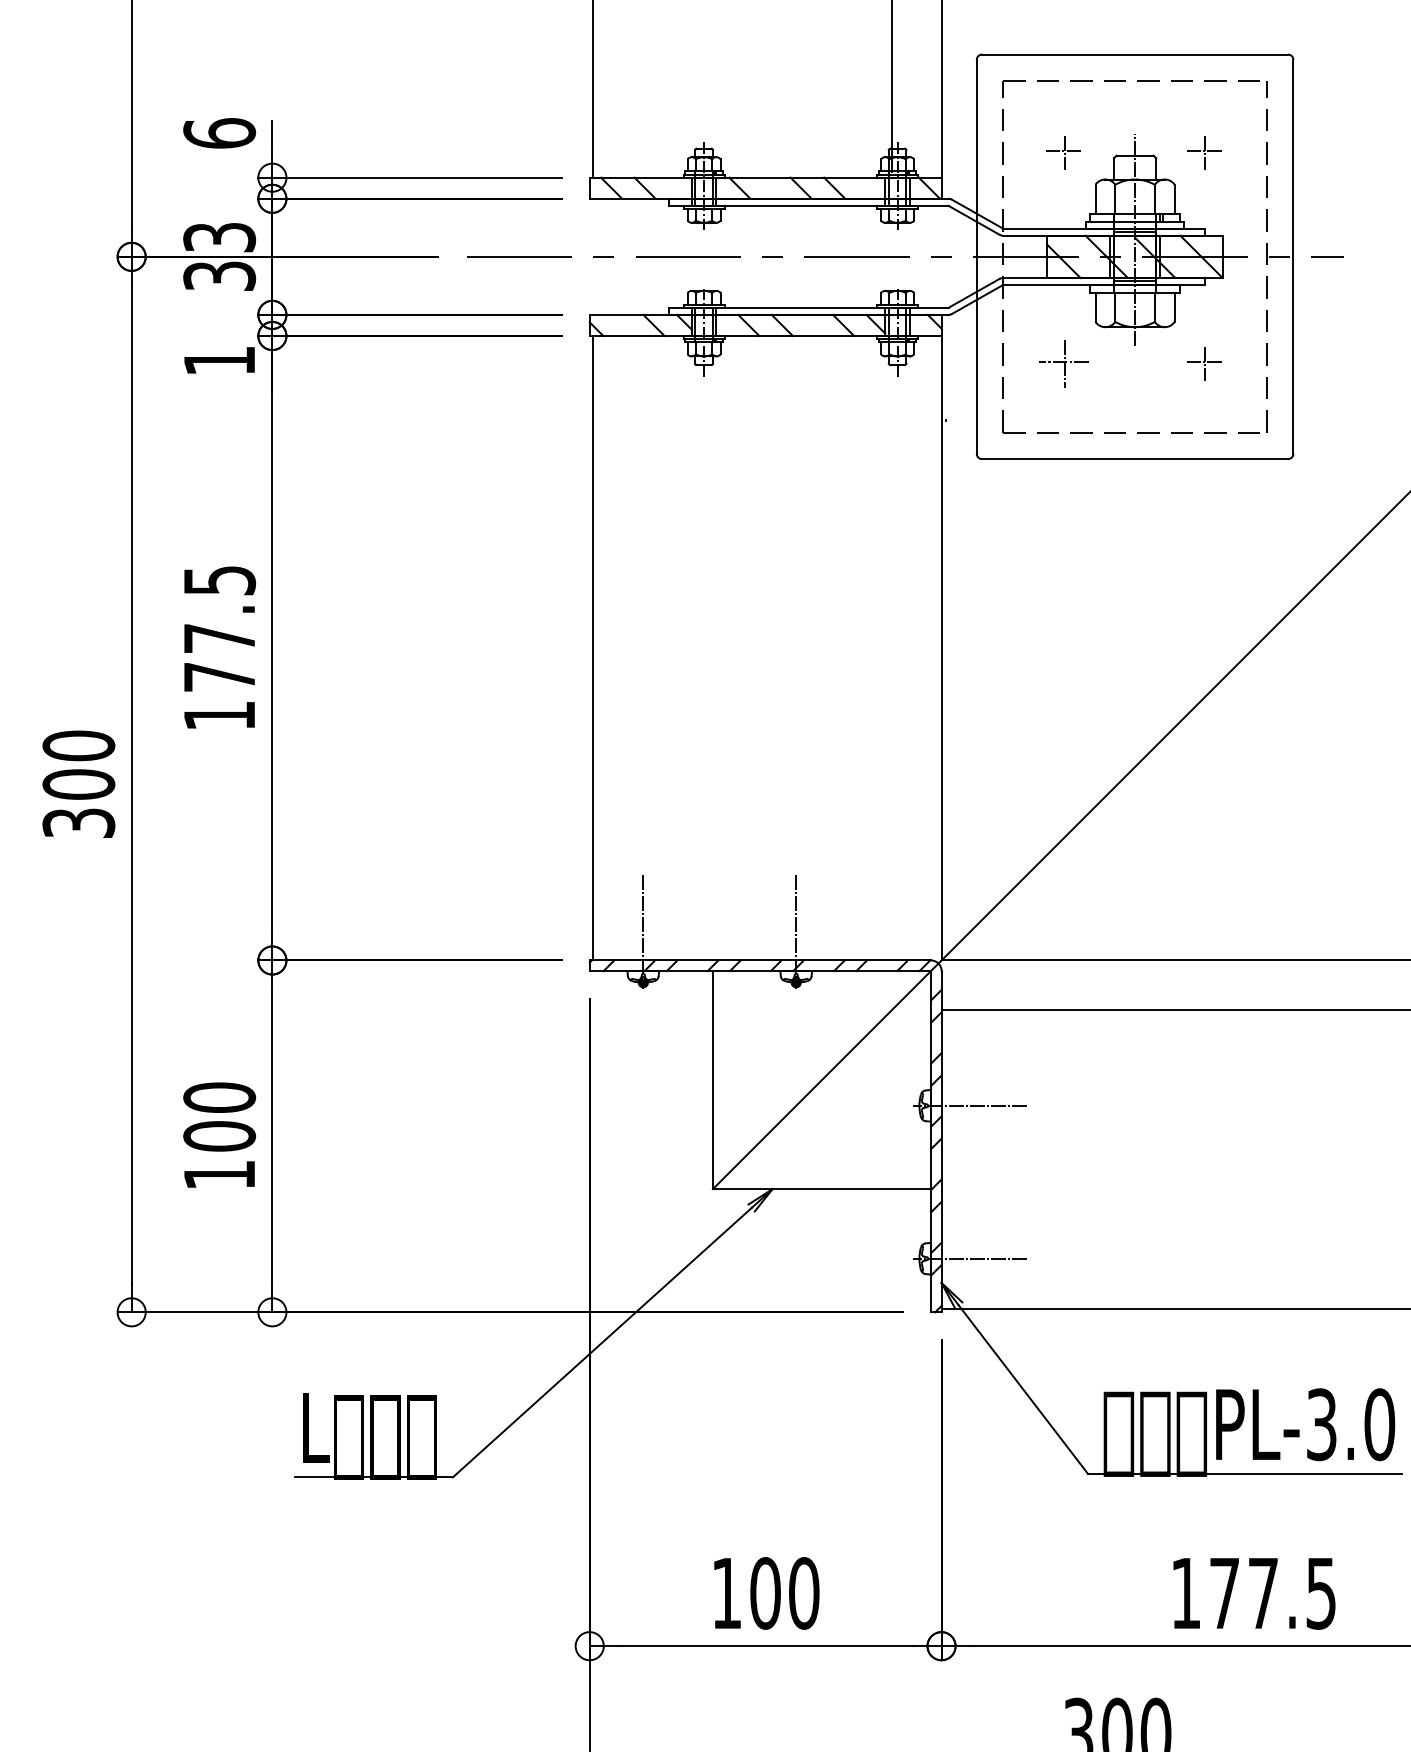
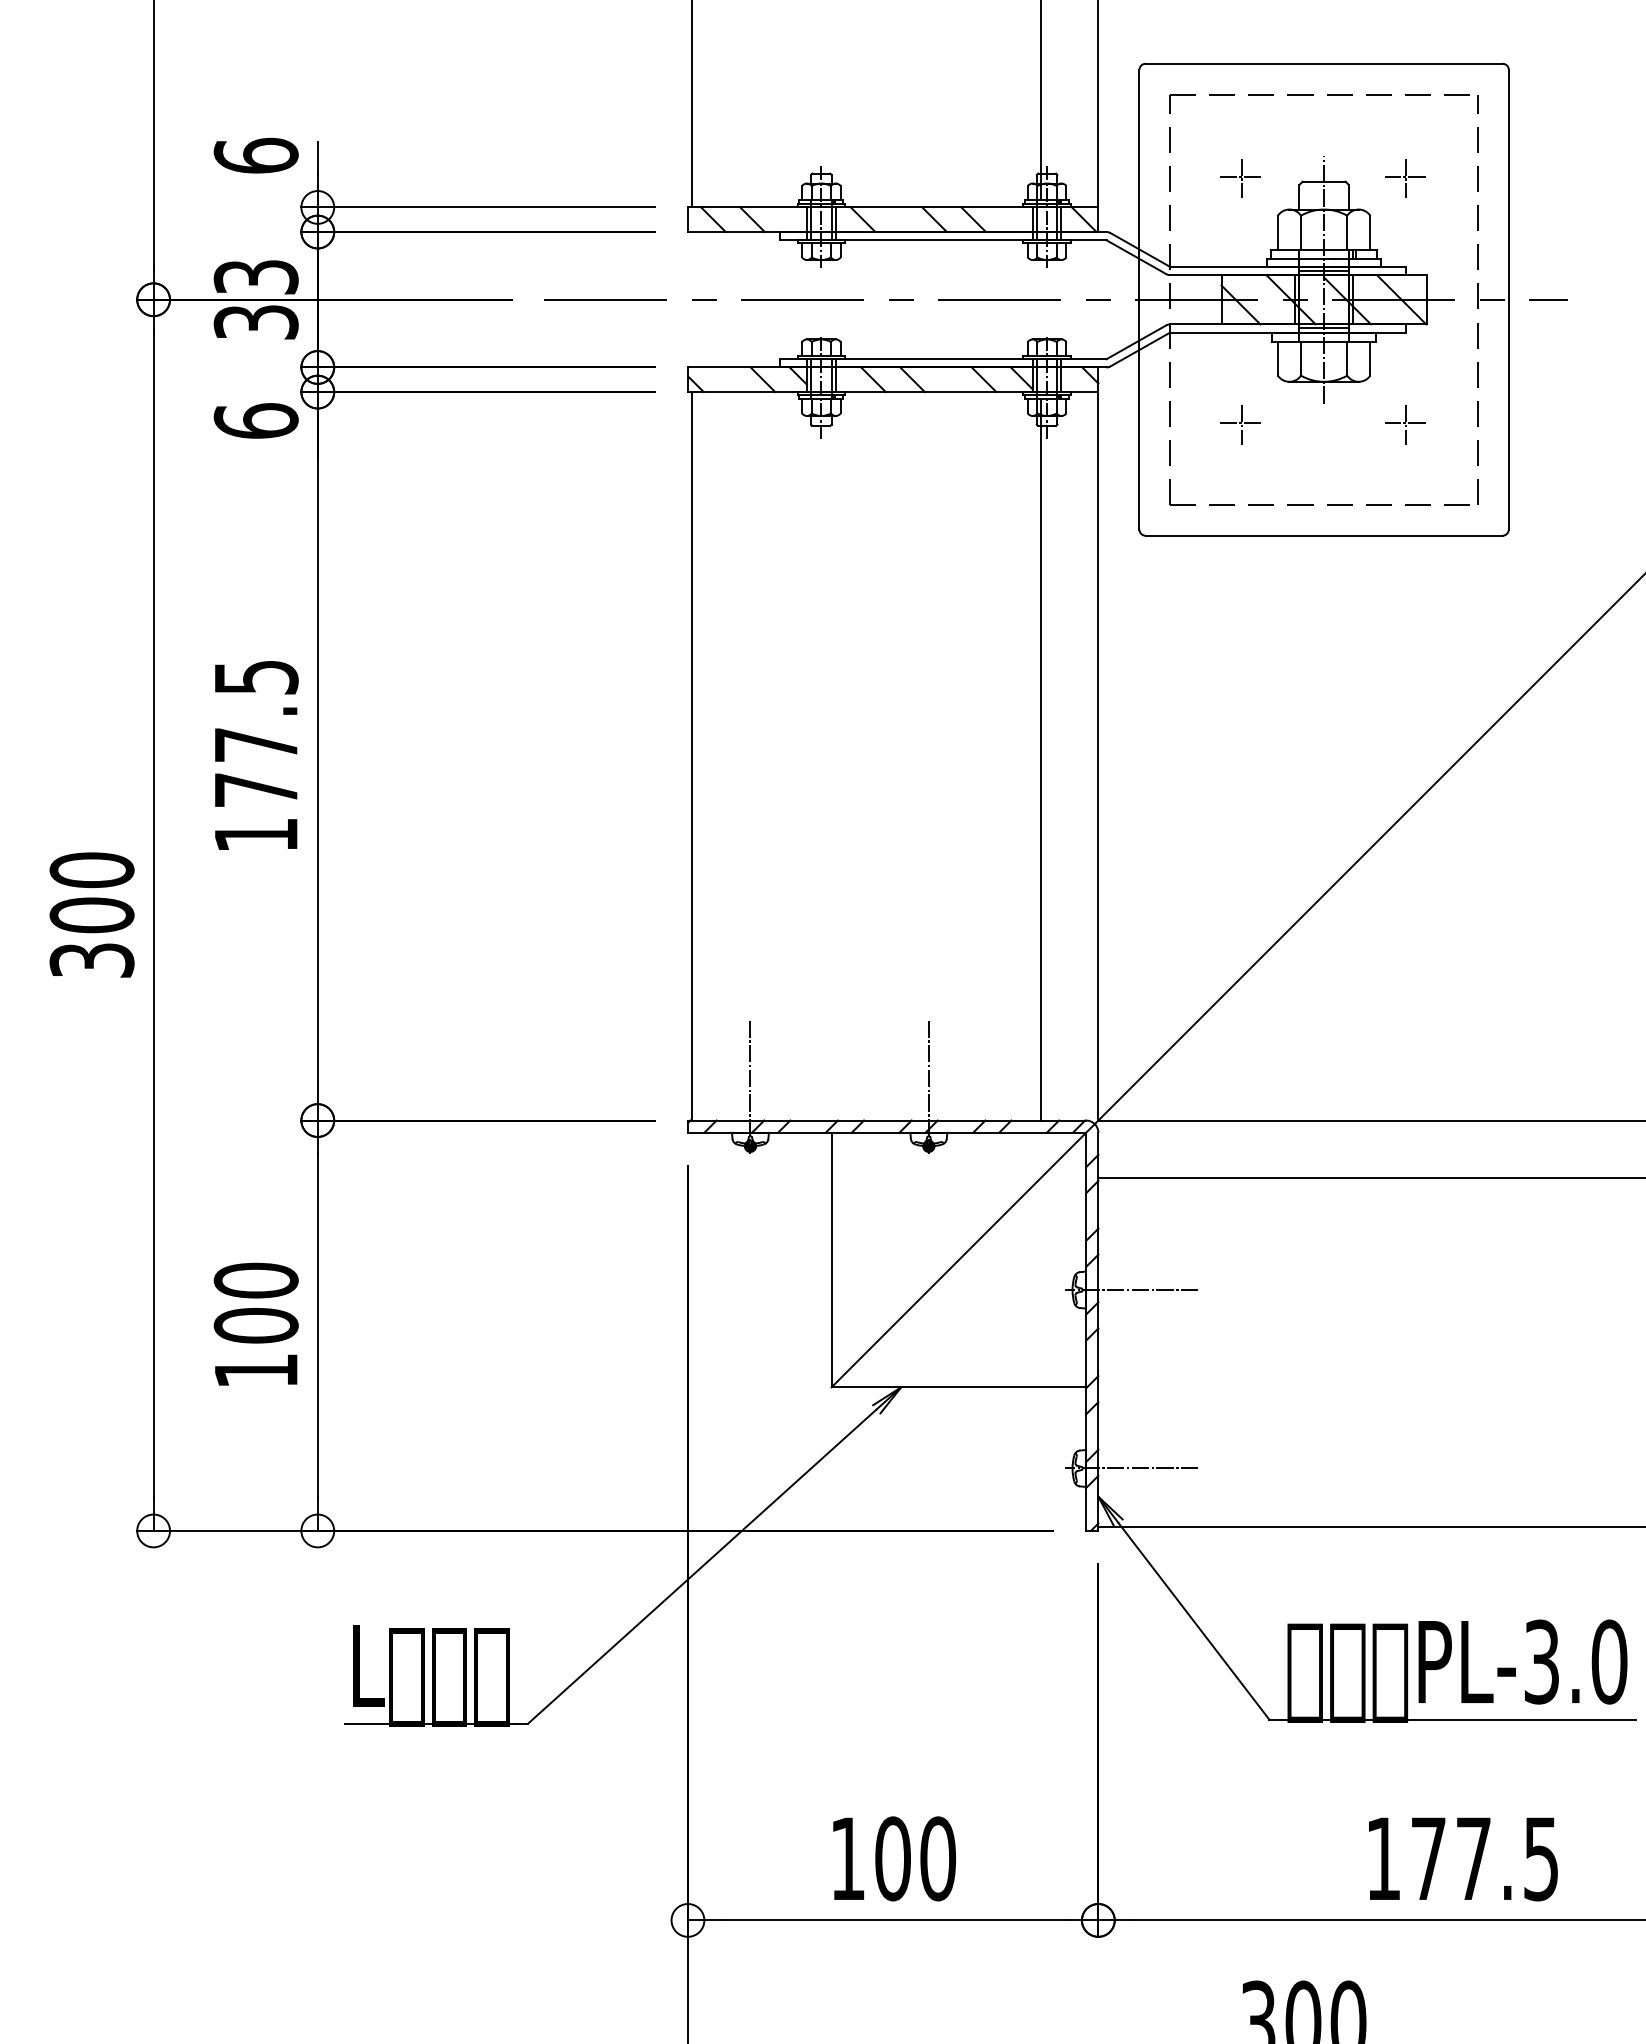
text: (219, 360) -> (256, 420), 1 -> 6
part: (1063, 363) -> (1240, 424), size x0.71
line: (892, 651) -> (1041, 760), added

